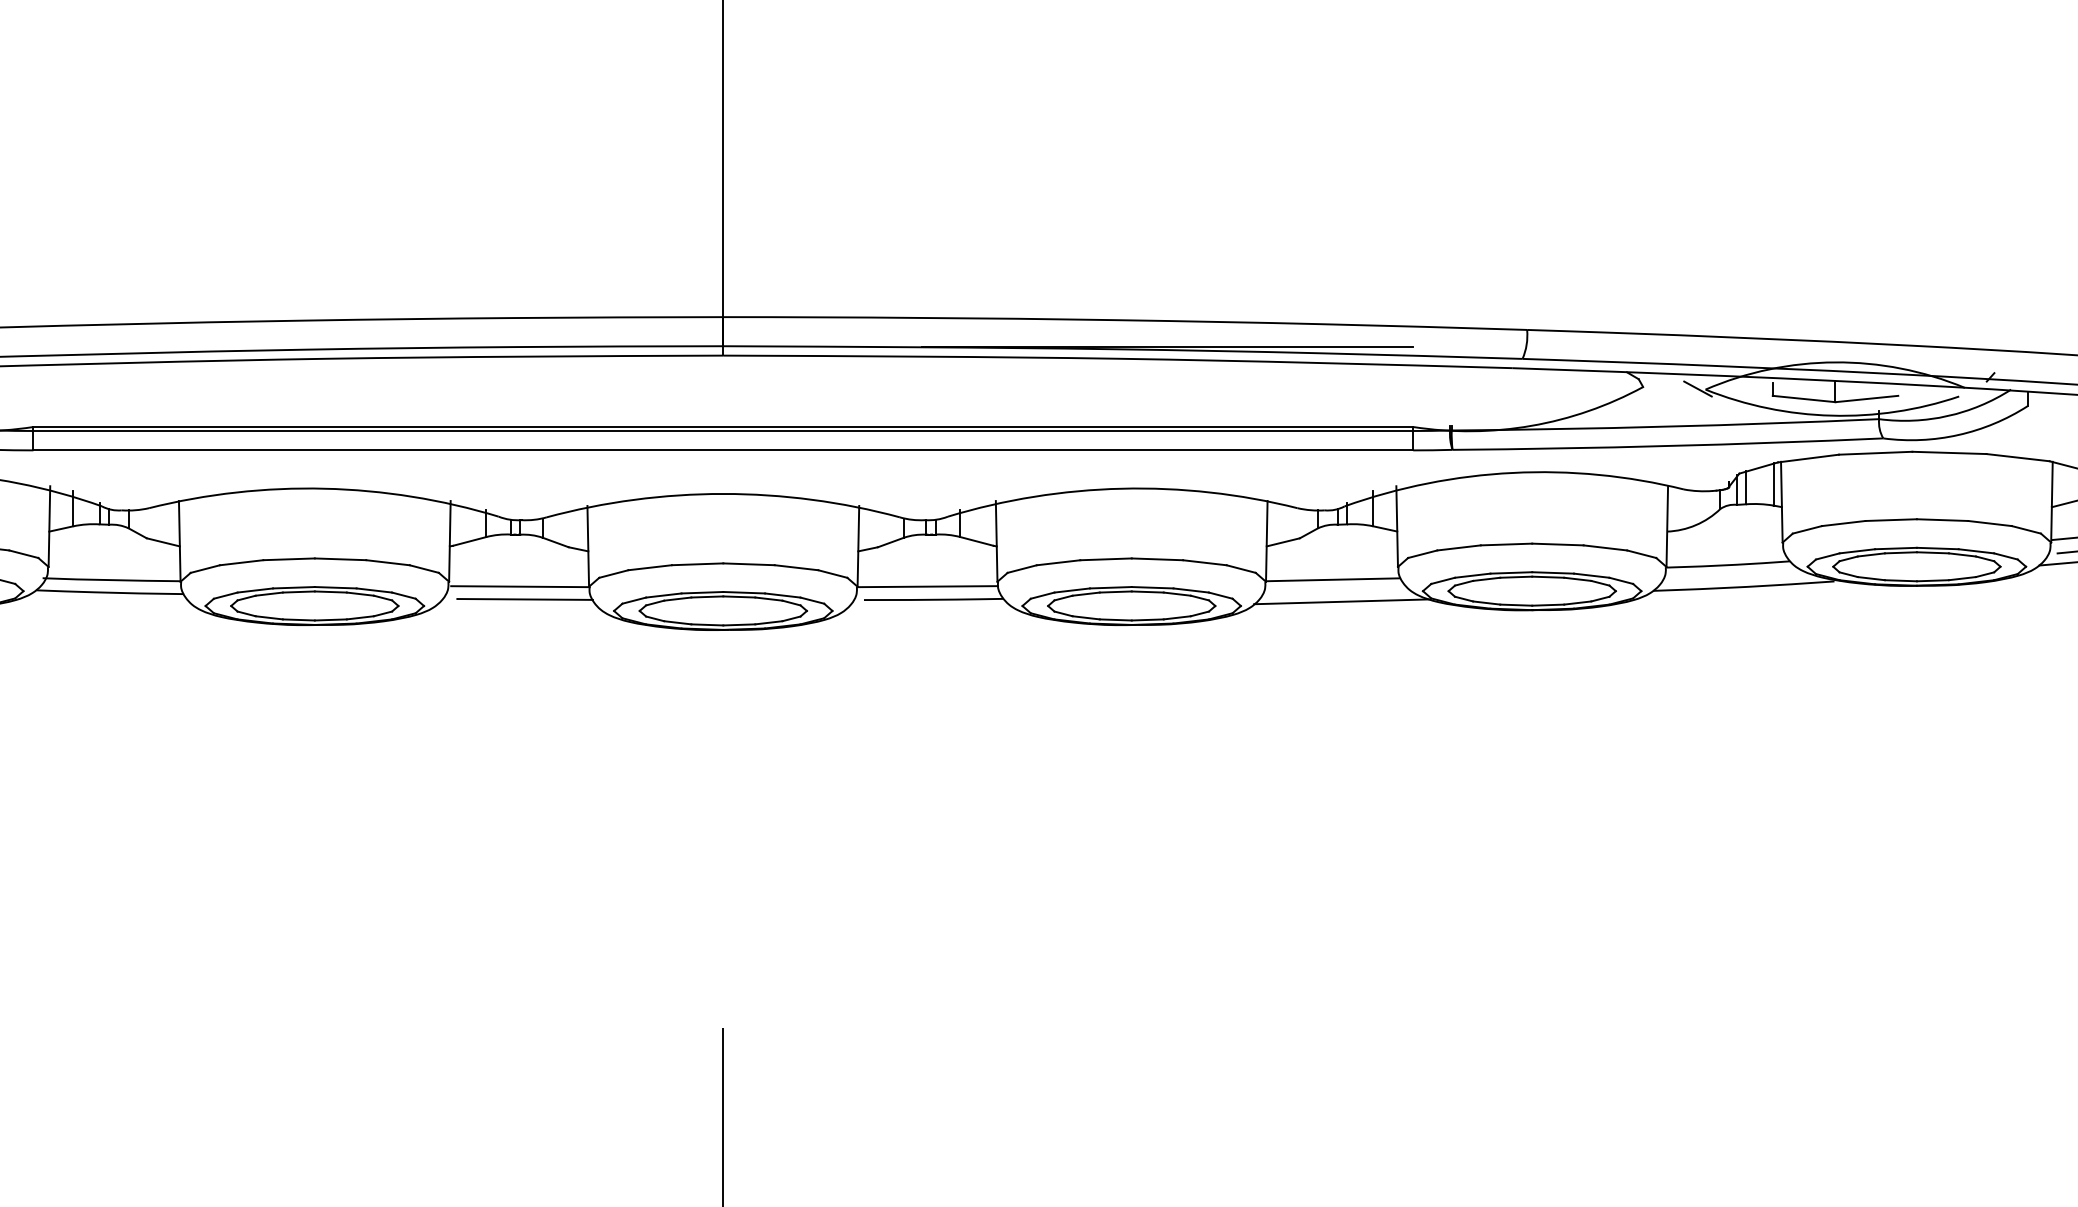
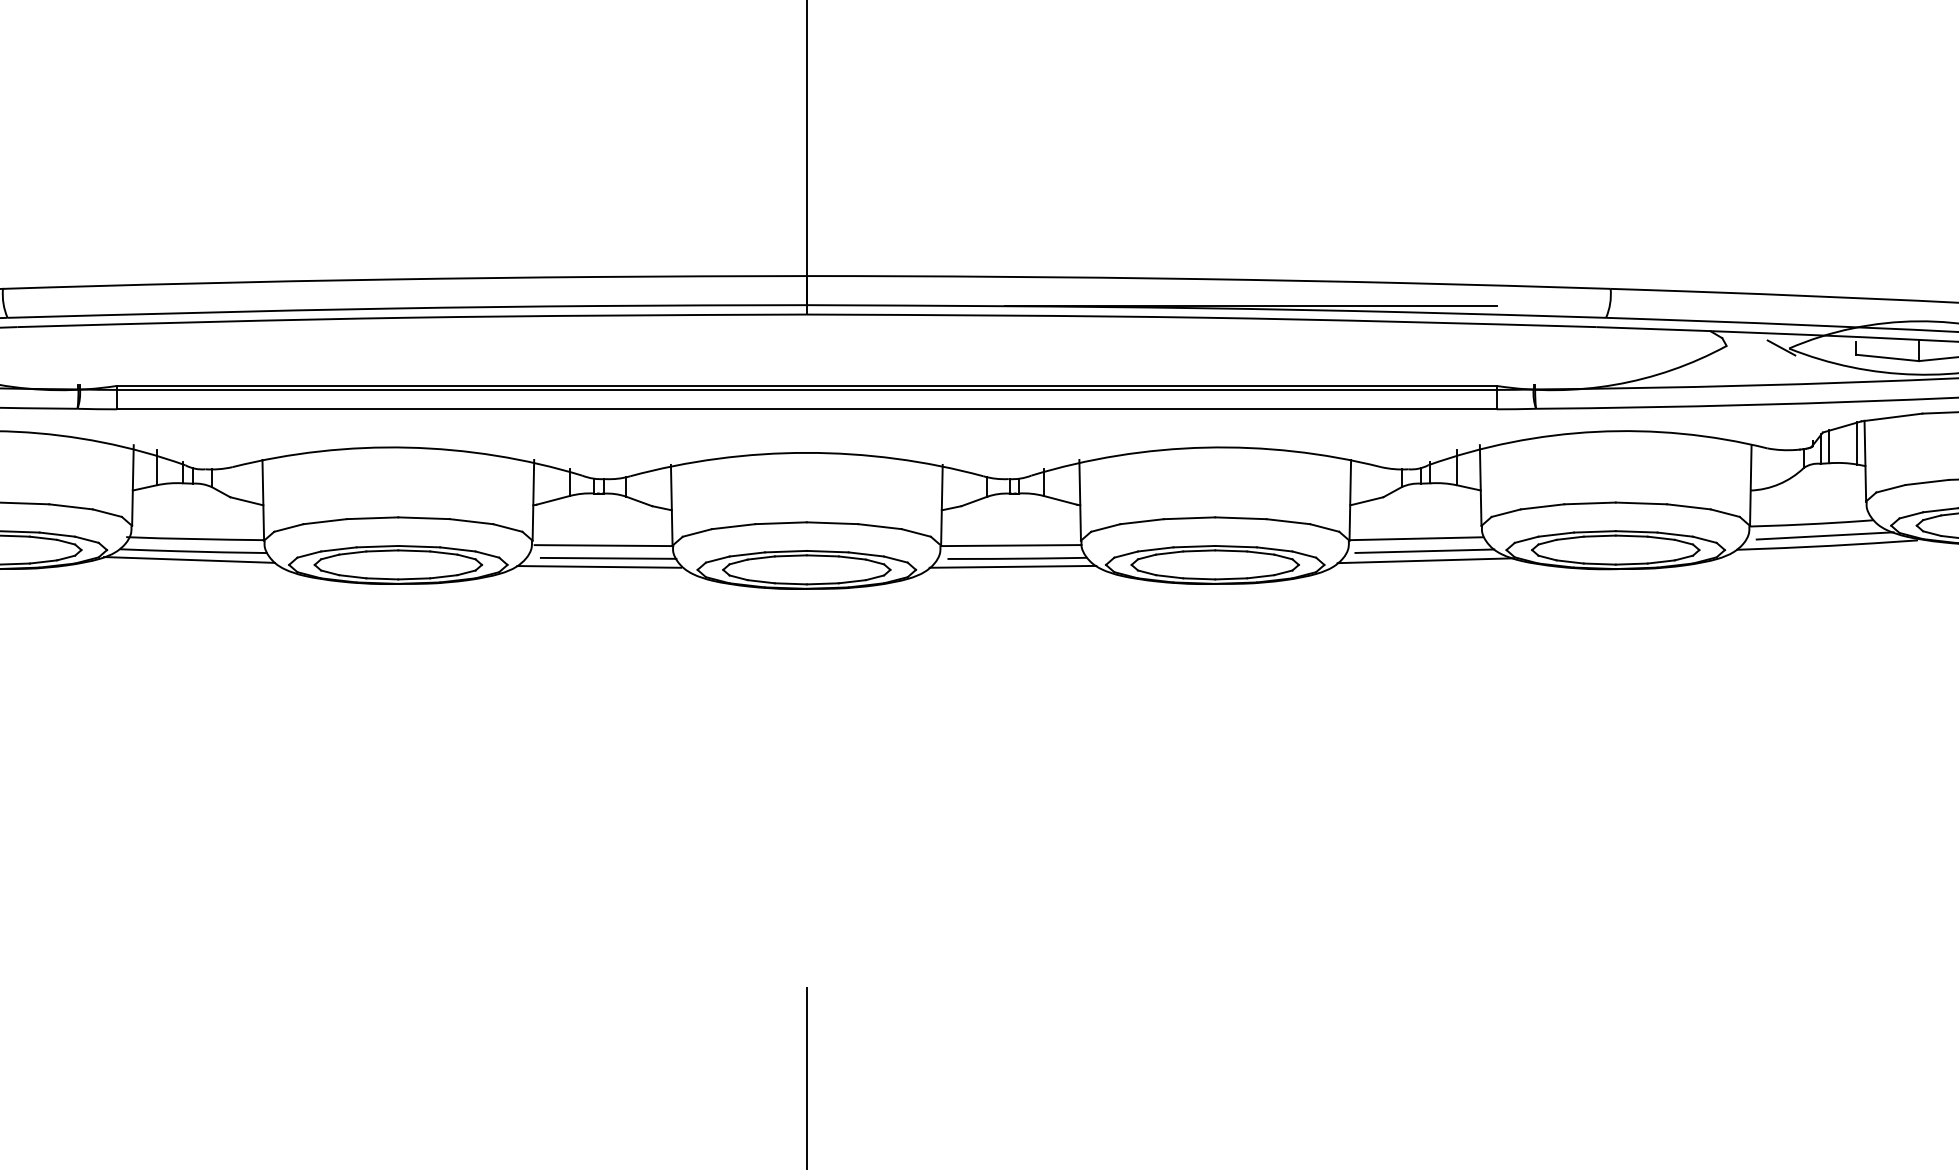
line: (1741, 576) -> (1825, 535), added
line: (1340, 592) -> (1424, 551), added
line: (105, 600) -> (189, 559), added
line: (515, 607) -> (599, 566), added
line: (929, 607) -> (1013, 566), added

